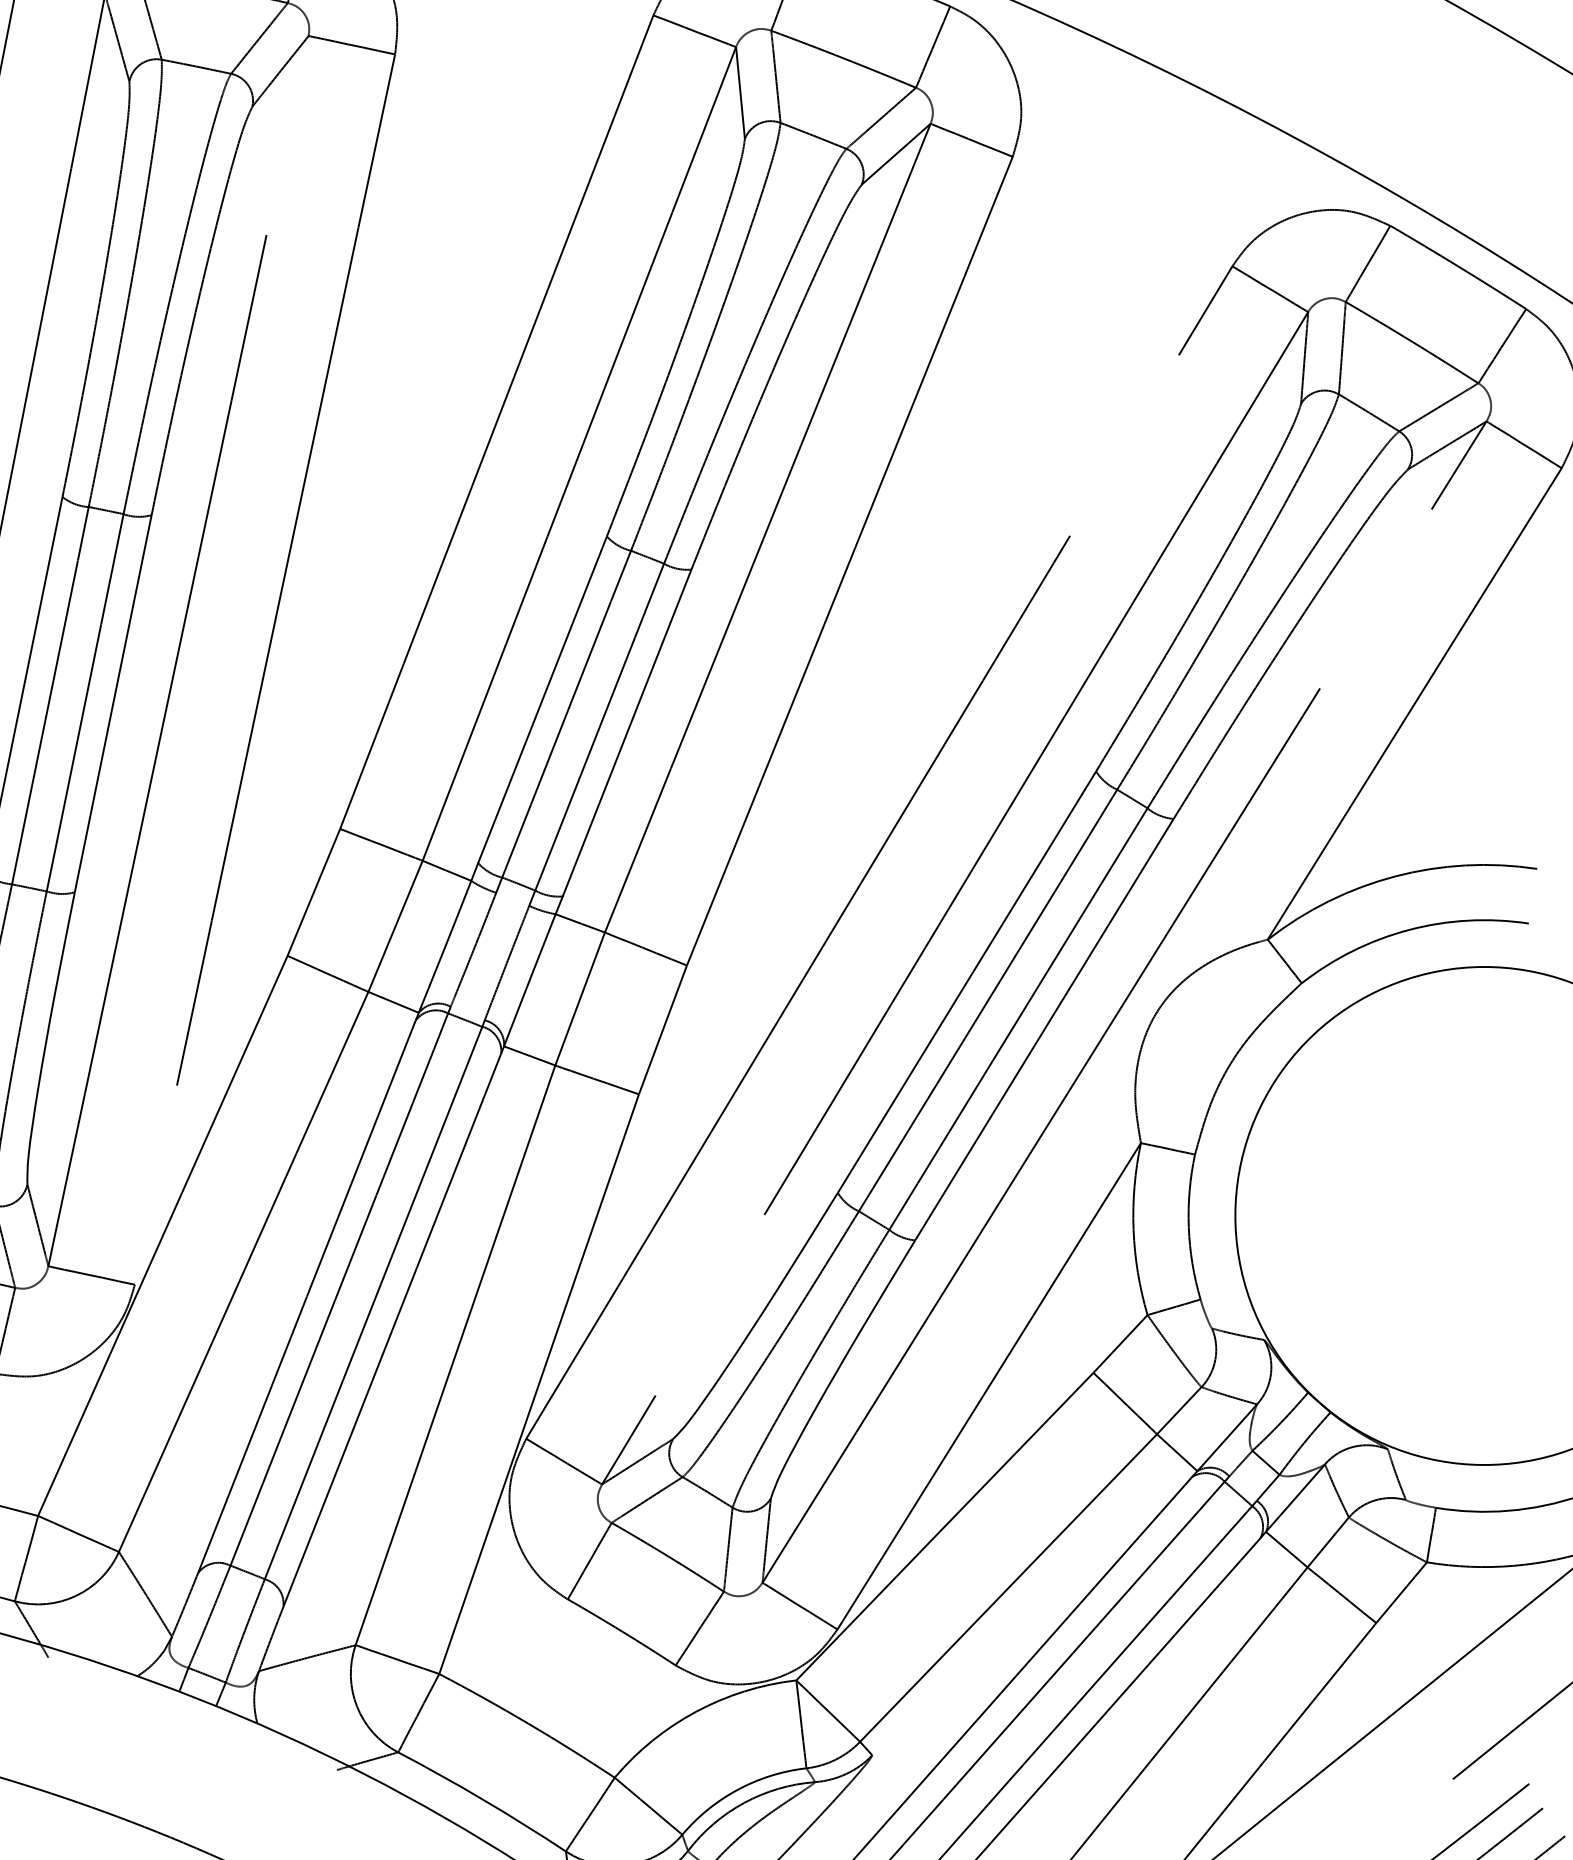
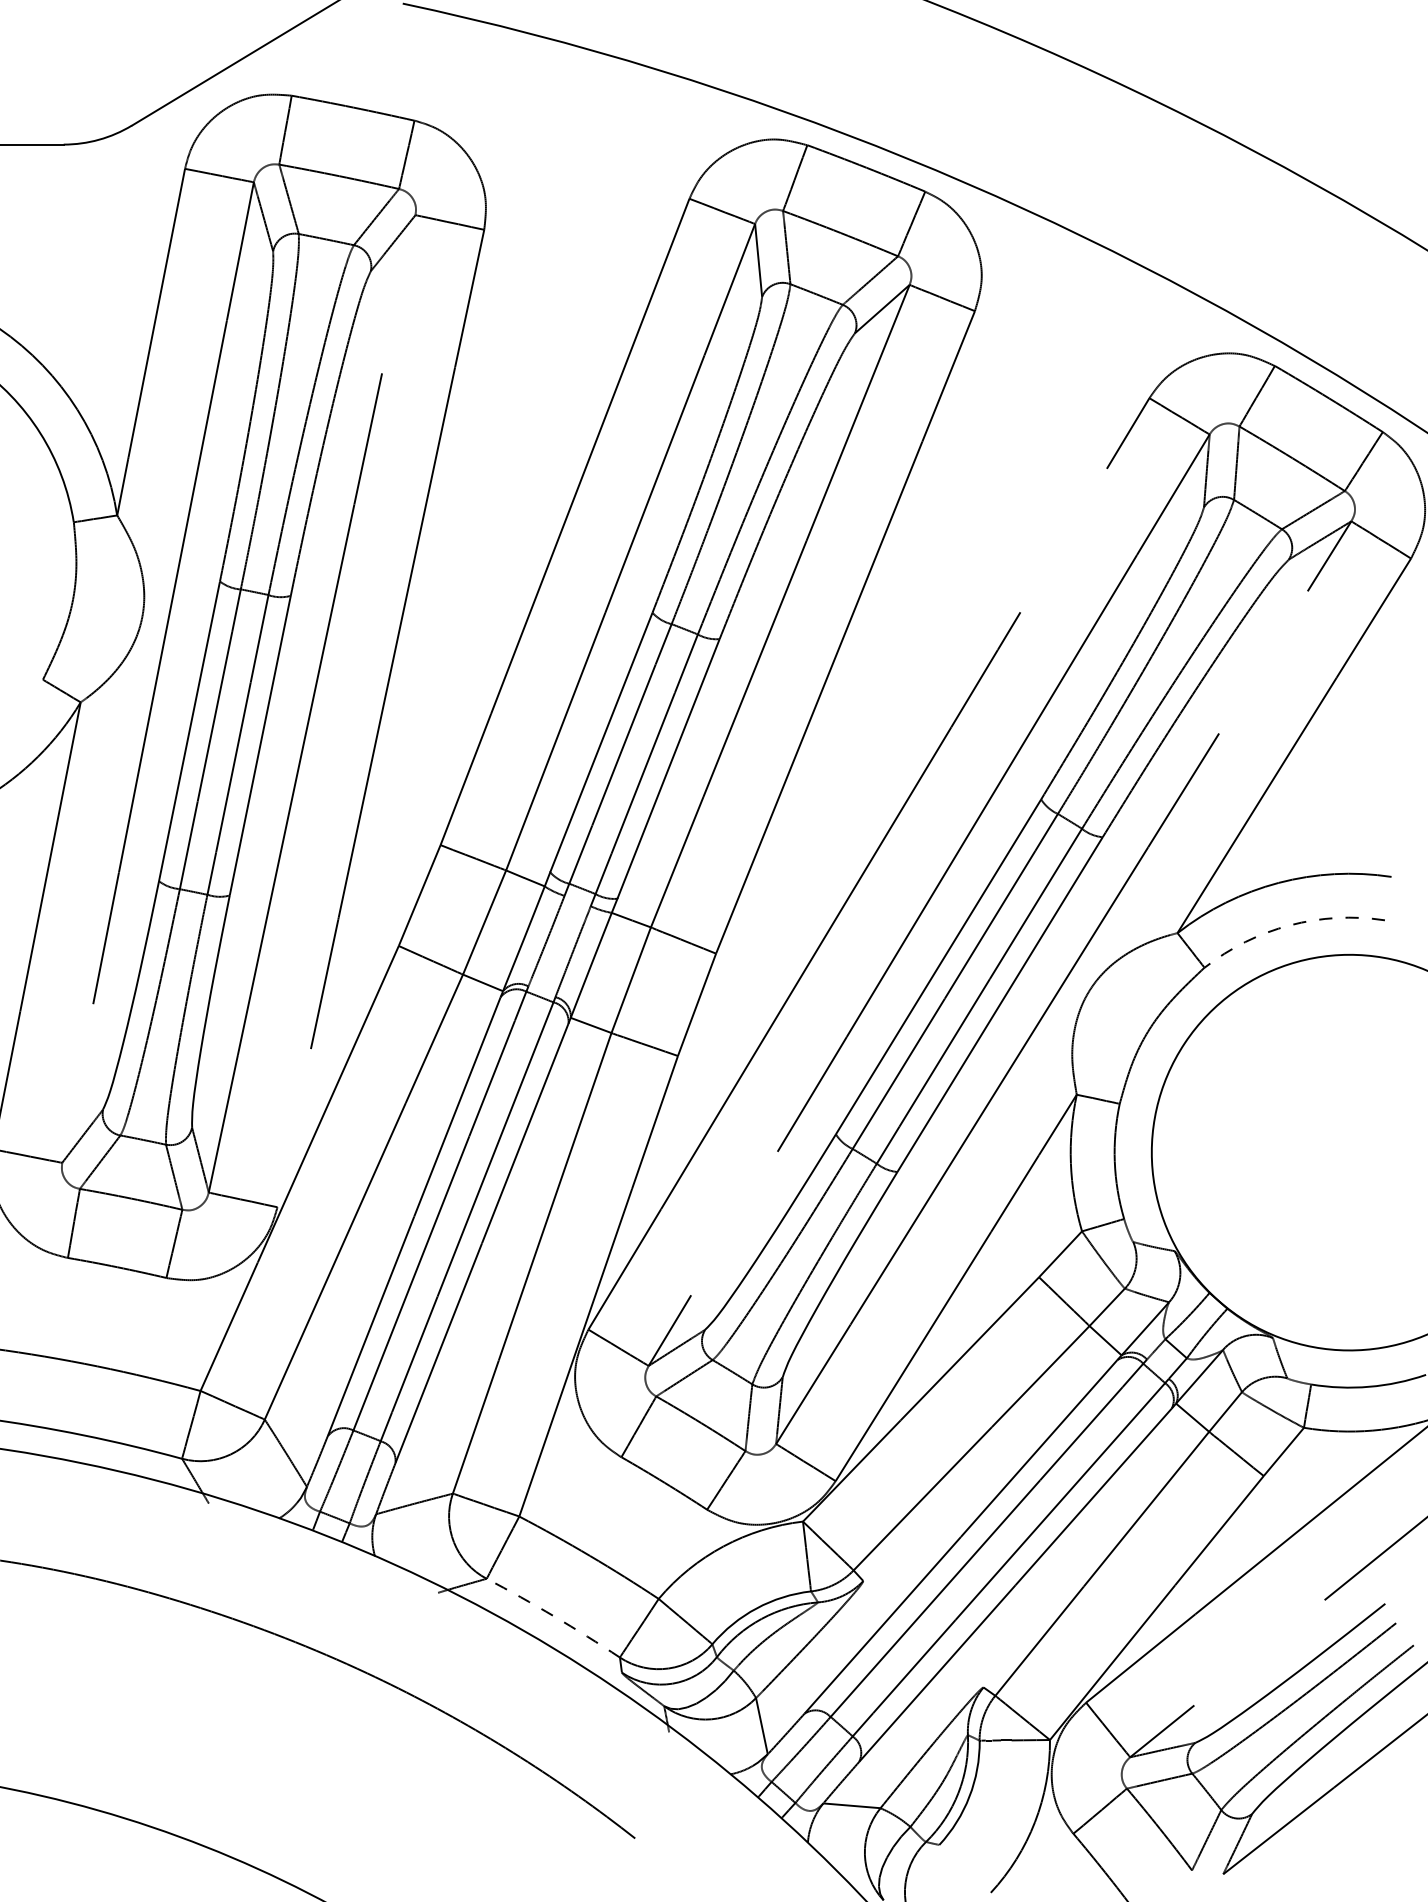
arc: (1408, 930) -> (1289, 925), solid -> dashed
arc: (483, 1799) -> (554, 1616), solid -> dashed

